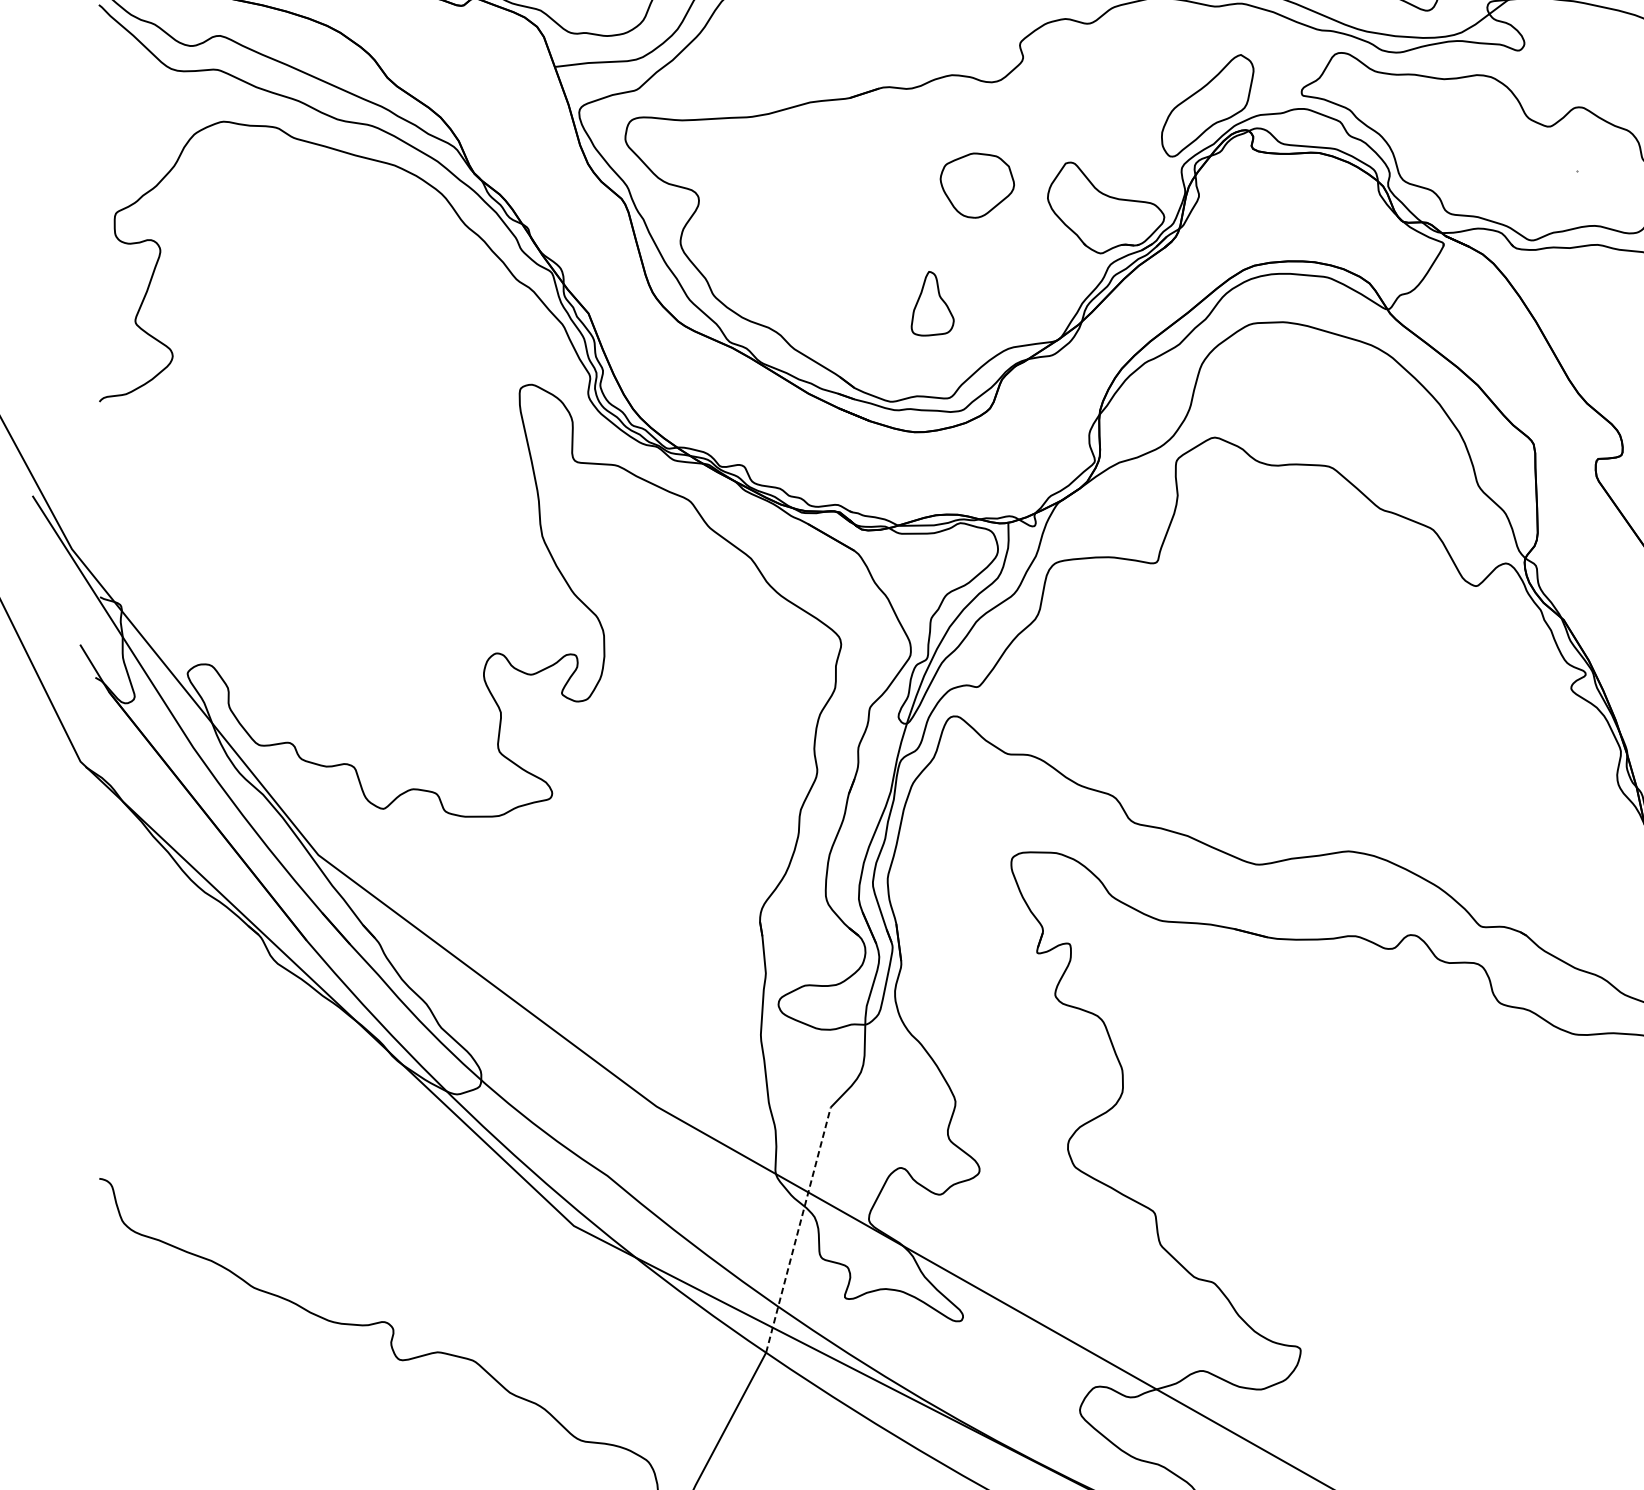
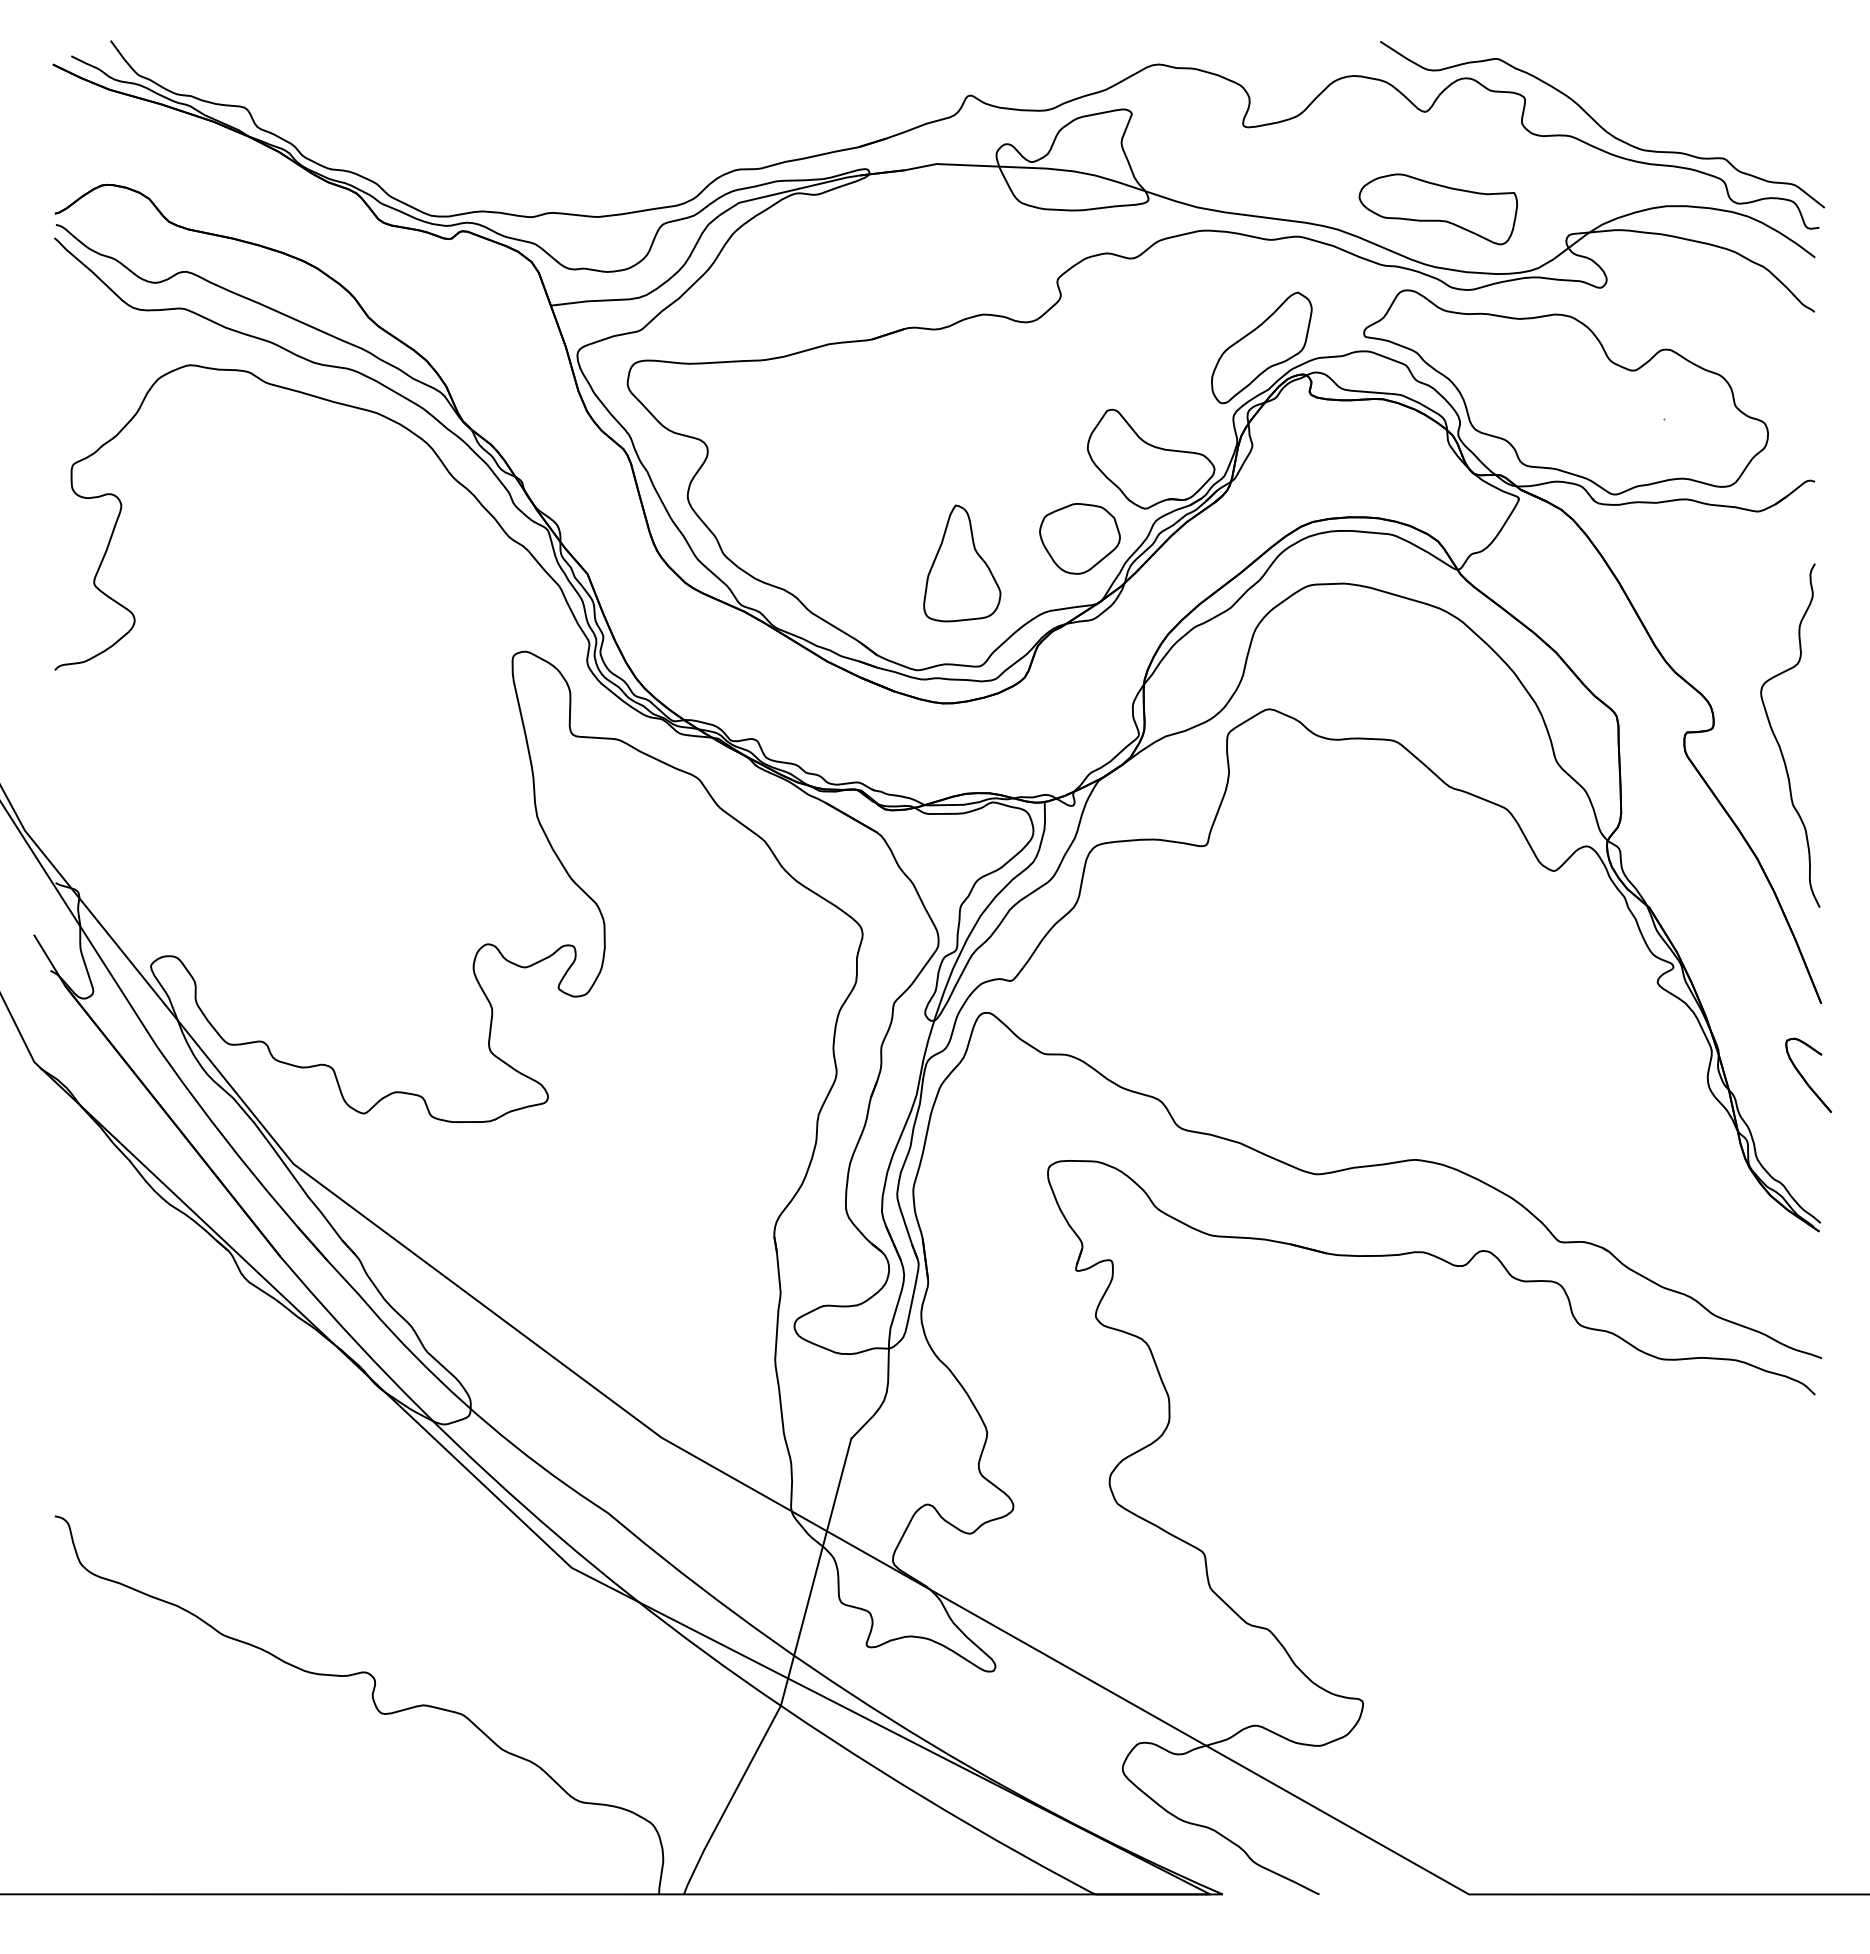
part: (976, 185) -> (1079, 538), moved
part: (932, 303) -> (962, 563), size x1.67
line: (798, 1229) -> (816, 1571), dashed -> solid

